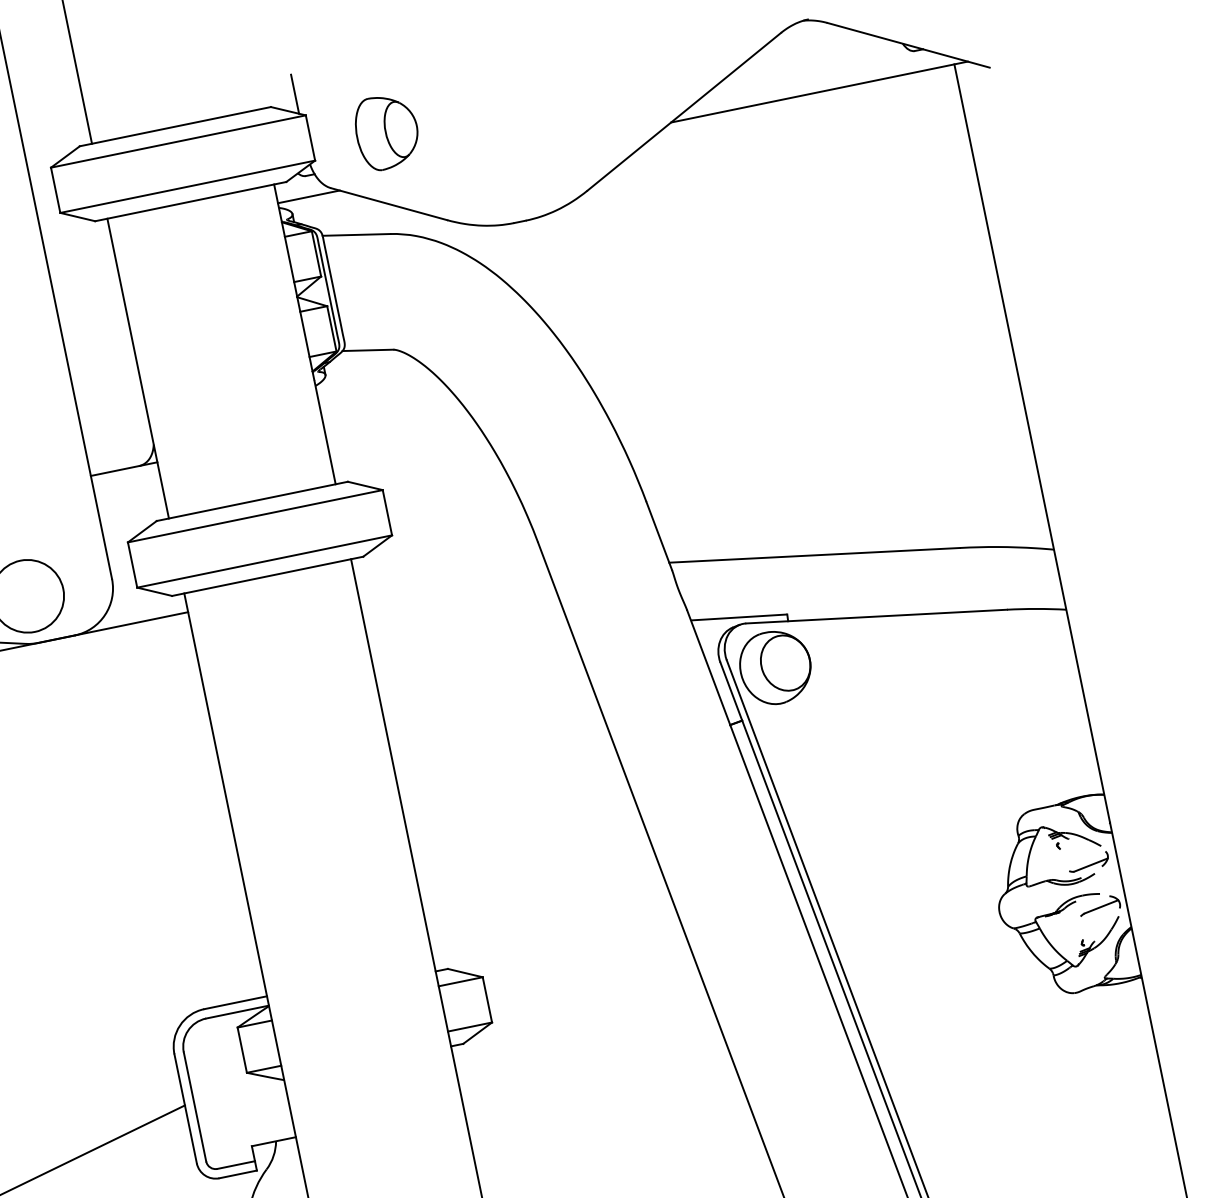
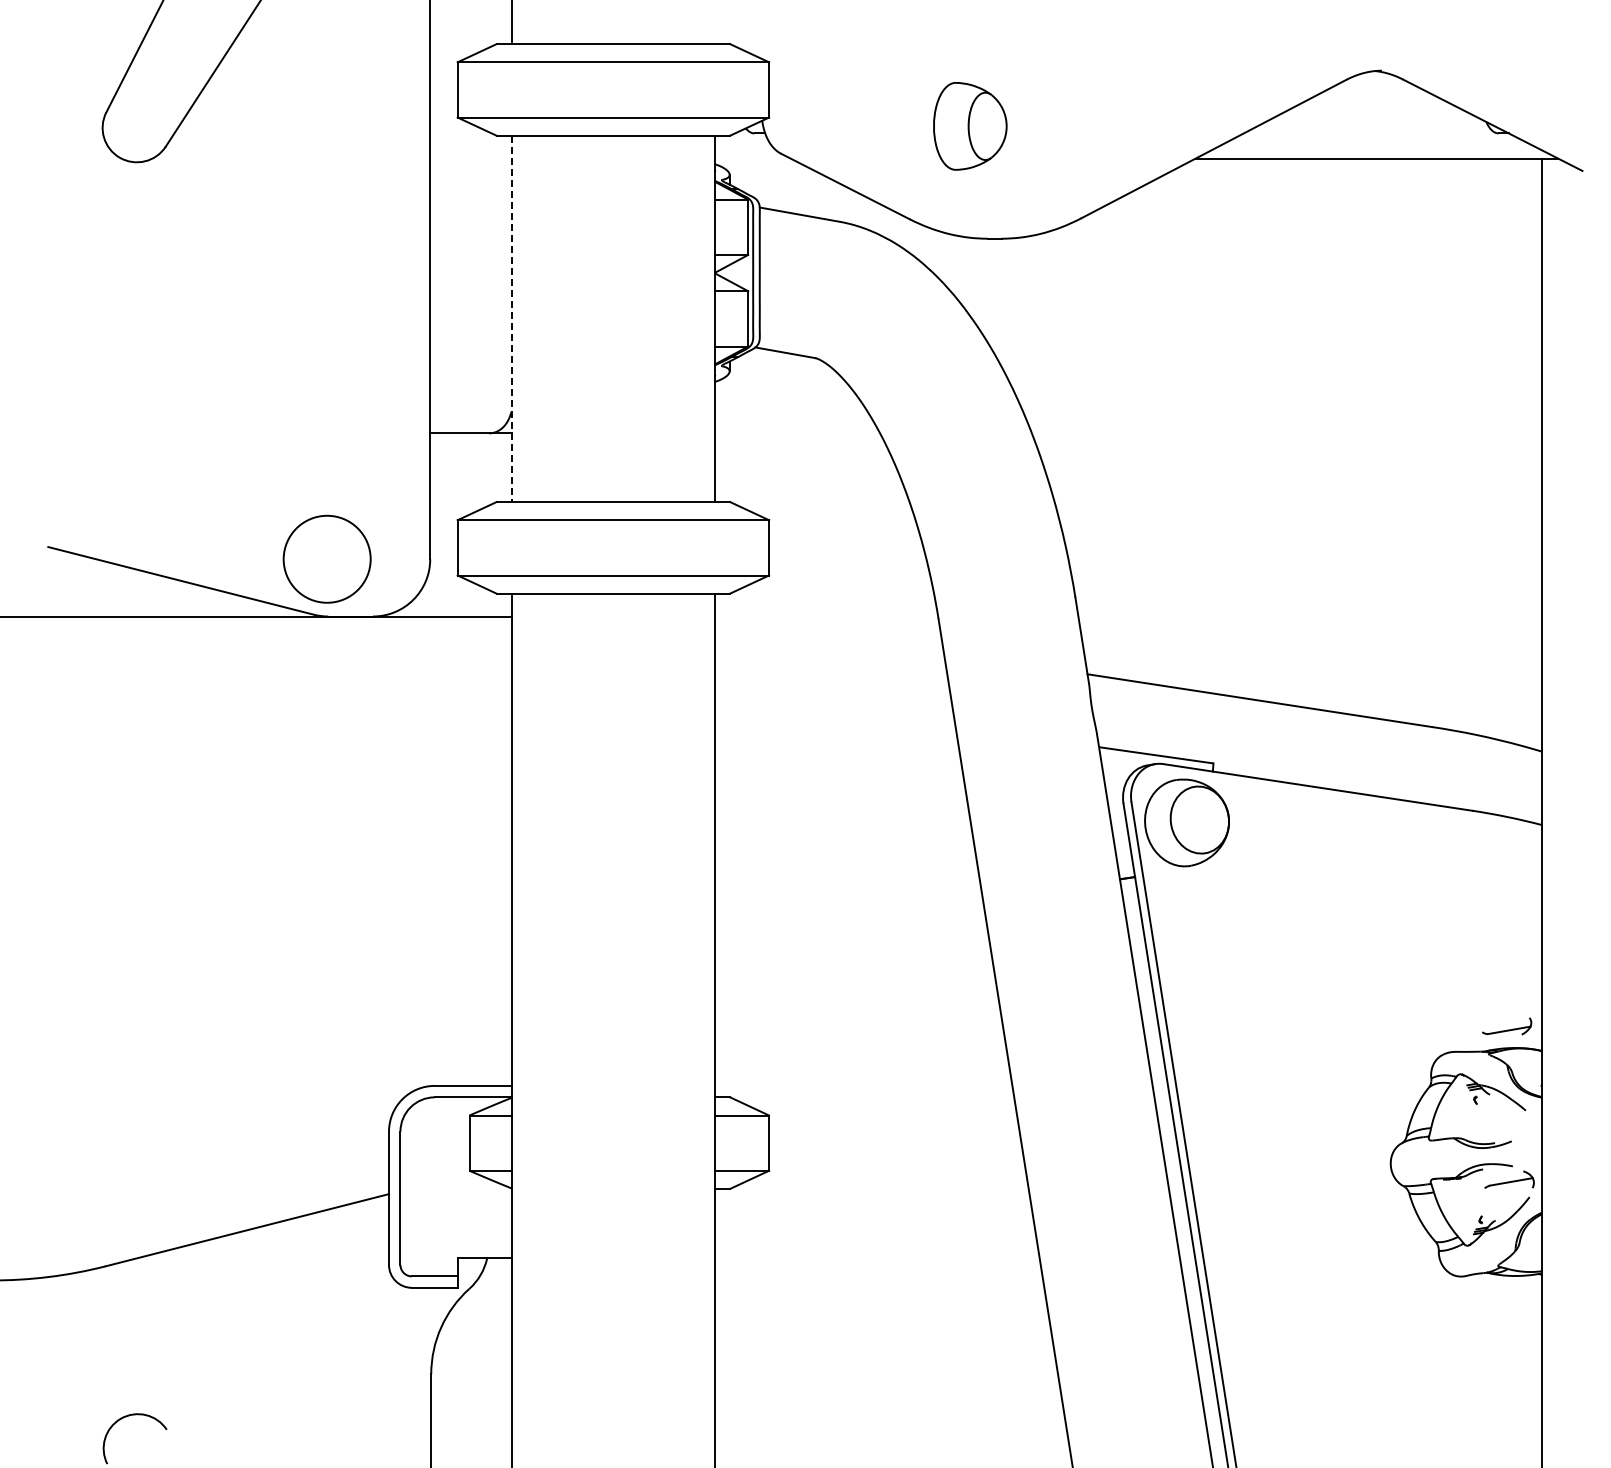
line: (294, 93) -> (761, 34), removed
part: (387, 132) -> (970, 126), moved
line: (308, 196) -> (752, 158), removed
line: (138, 369) -> (511, 319), solid -> dashed
part: (1088, 862) -> (1507, 1026), moved

